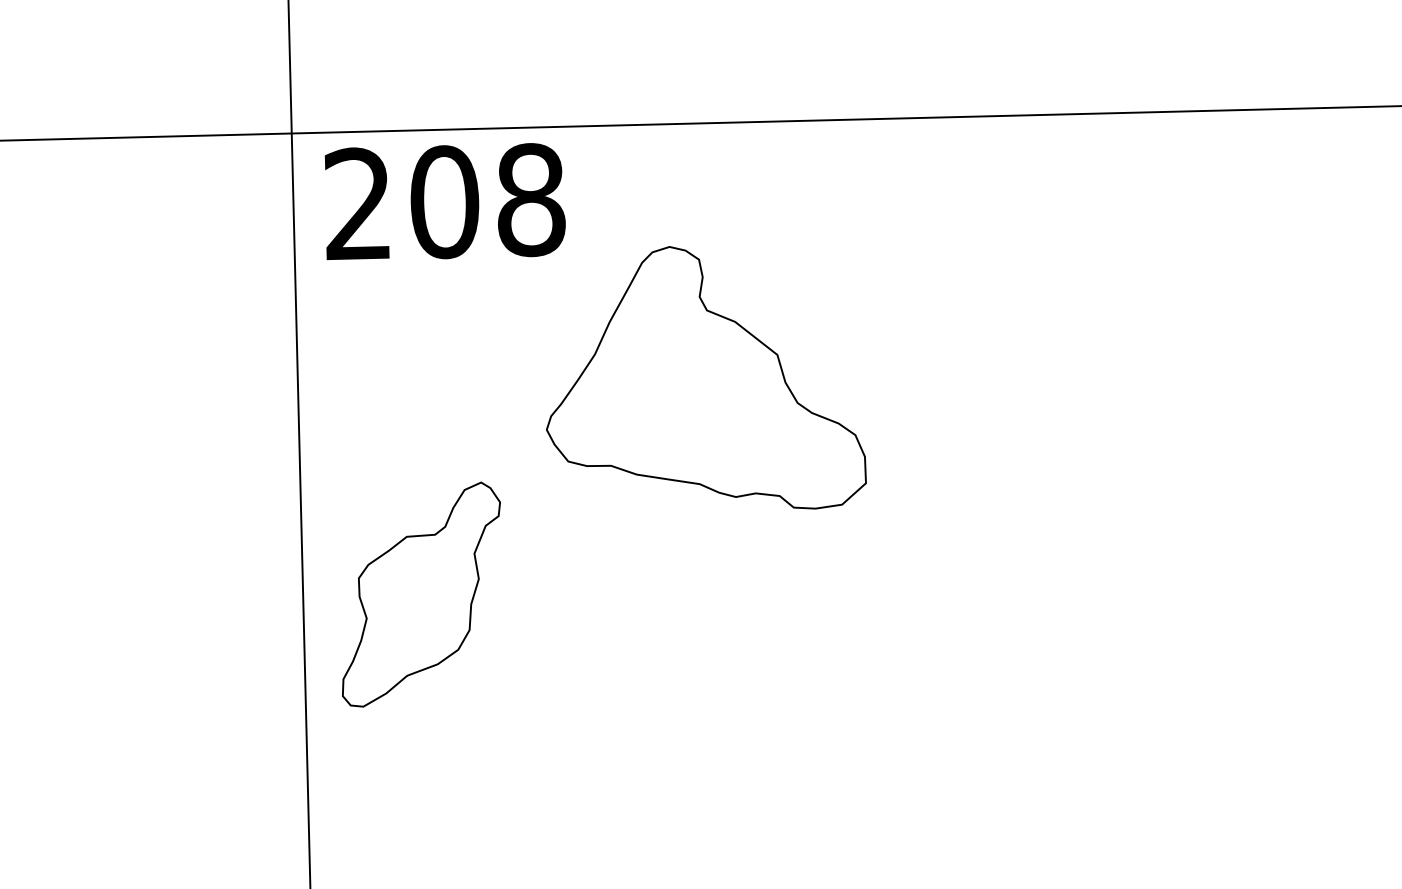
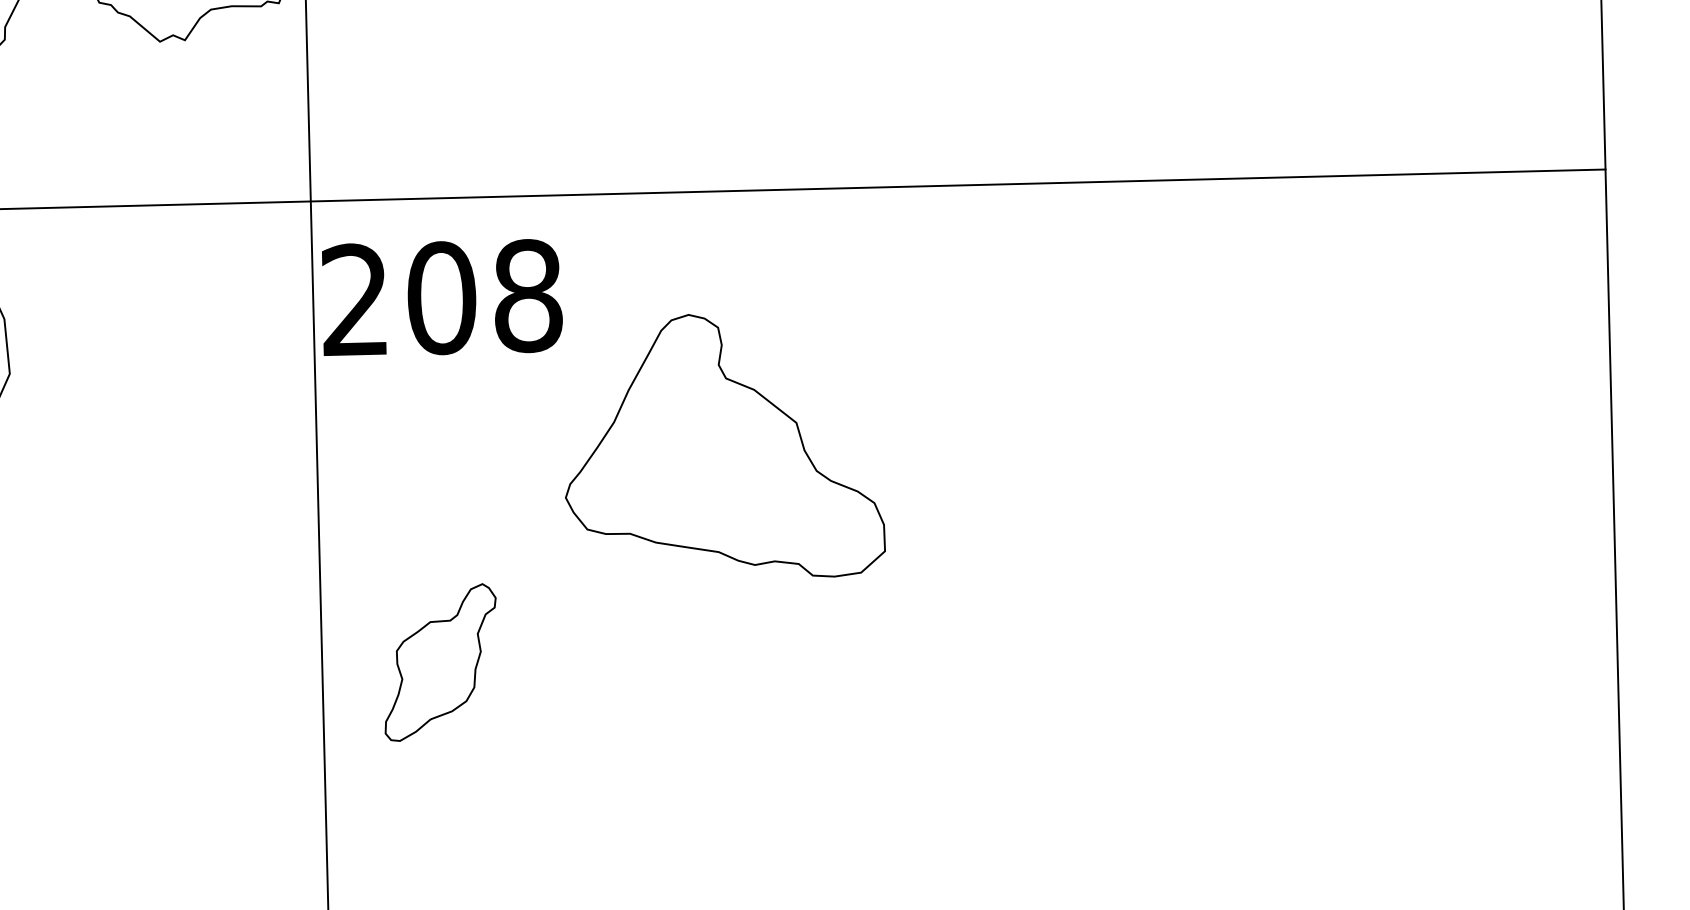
text: (445, 201) -> (442, 297), moved
part: (421, 594) -> (440, 662), size x0.7

